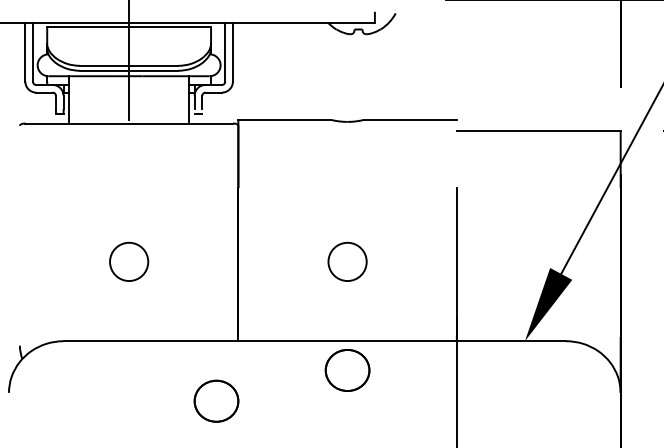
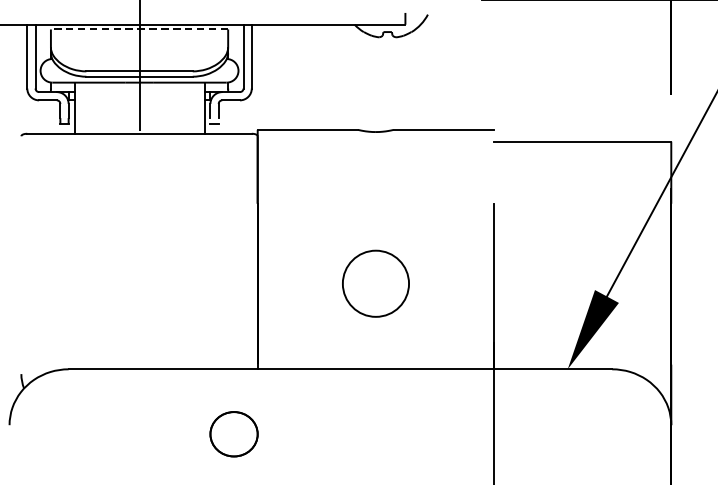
line: (129, 27) -> (139, 29), solid -> dashed
circle: (129, 261) -> (139, 283), removed
circle: (347, 261) -> (375, 283), size x1.6
part: (347, 370) -> (375, 400), removed

